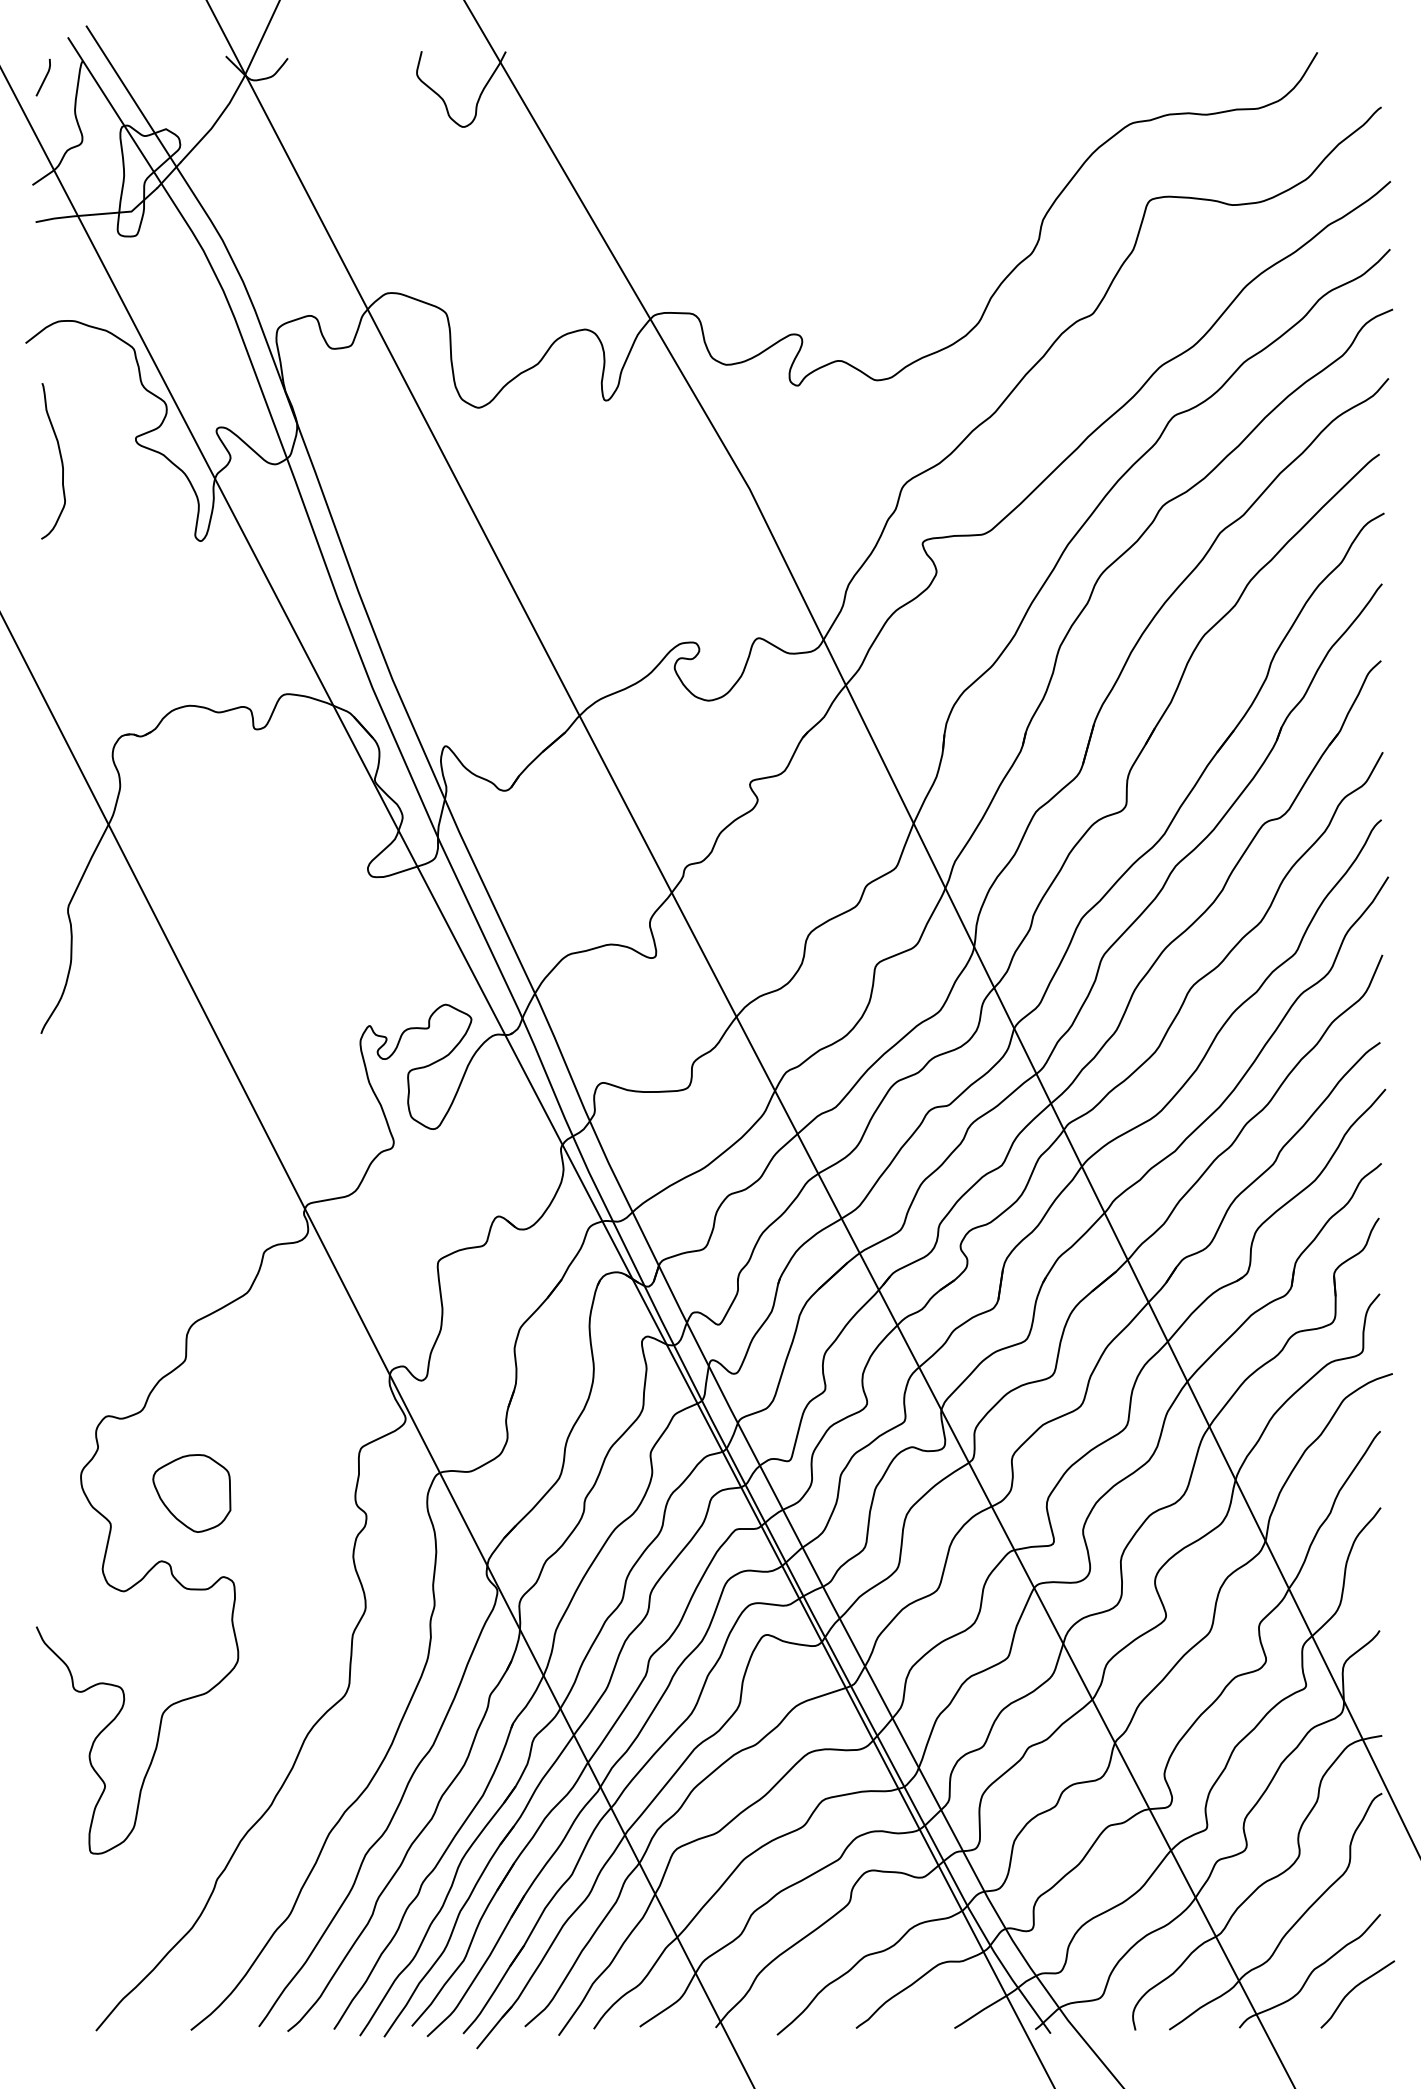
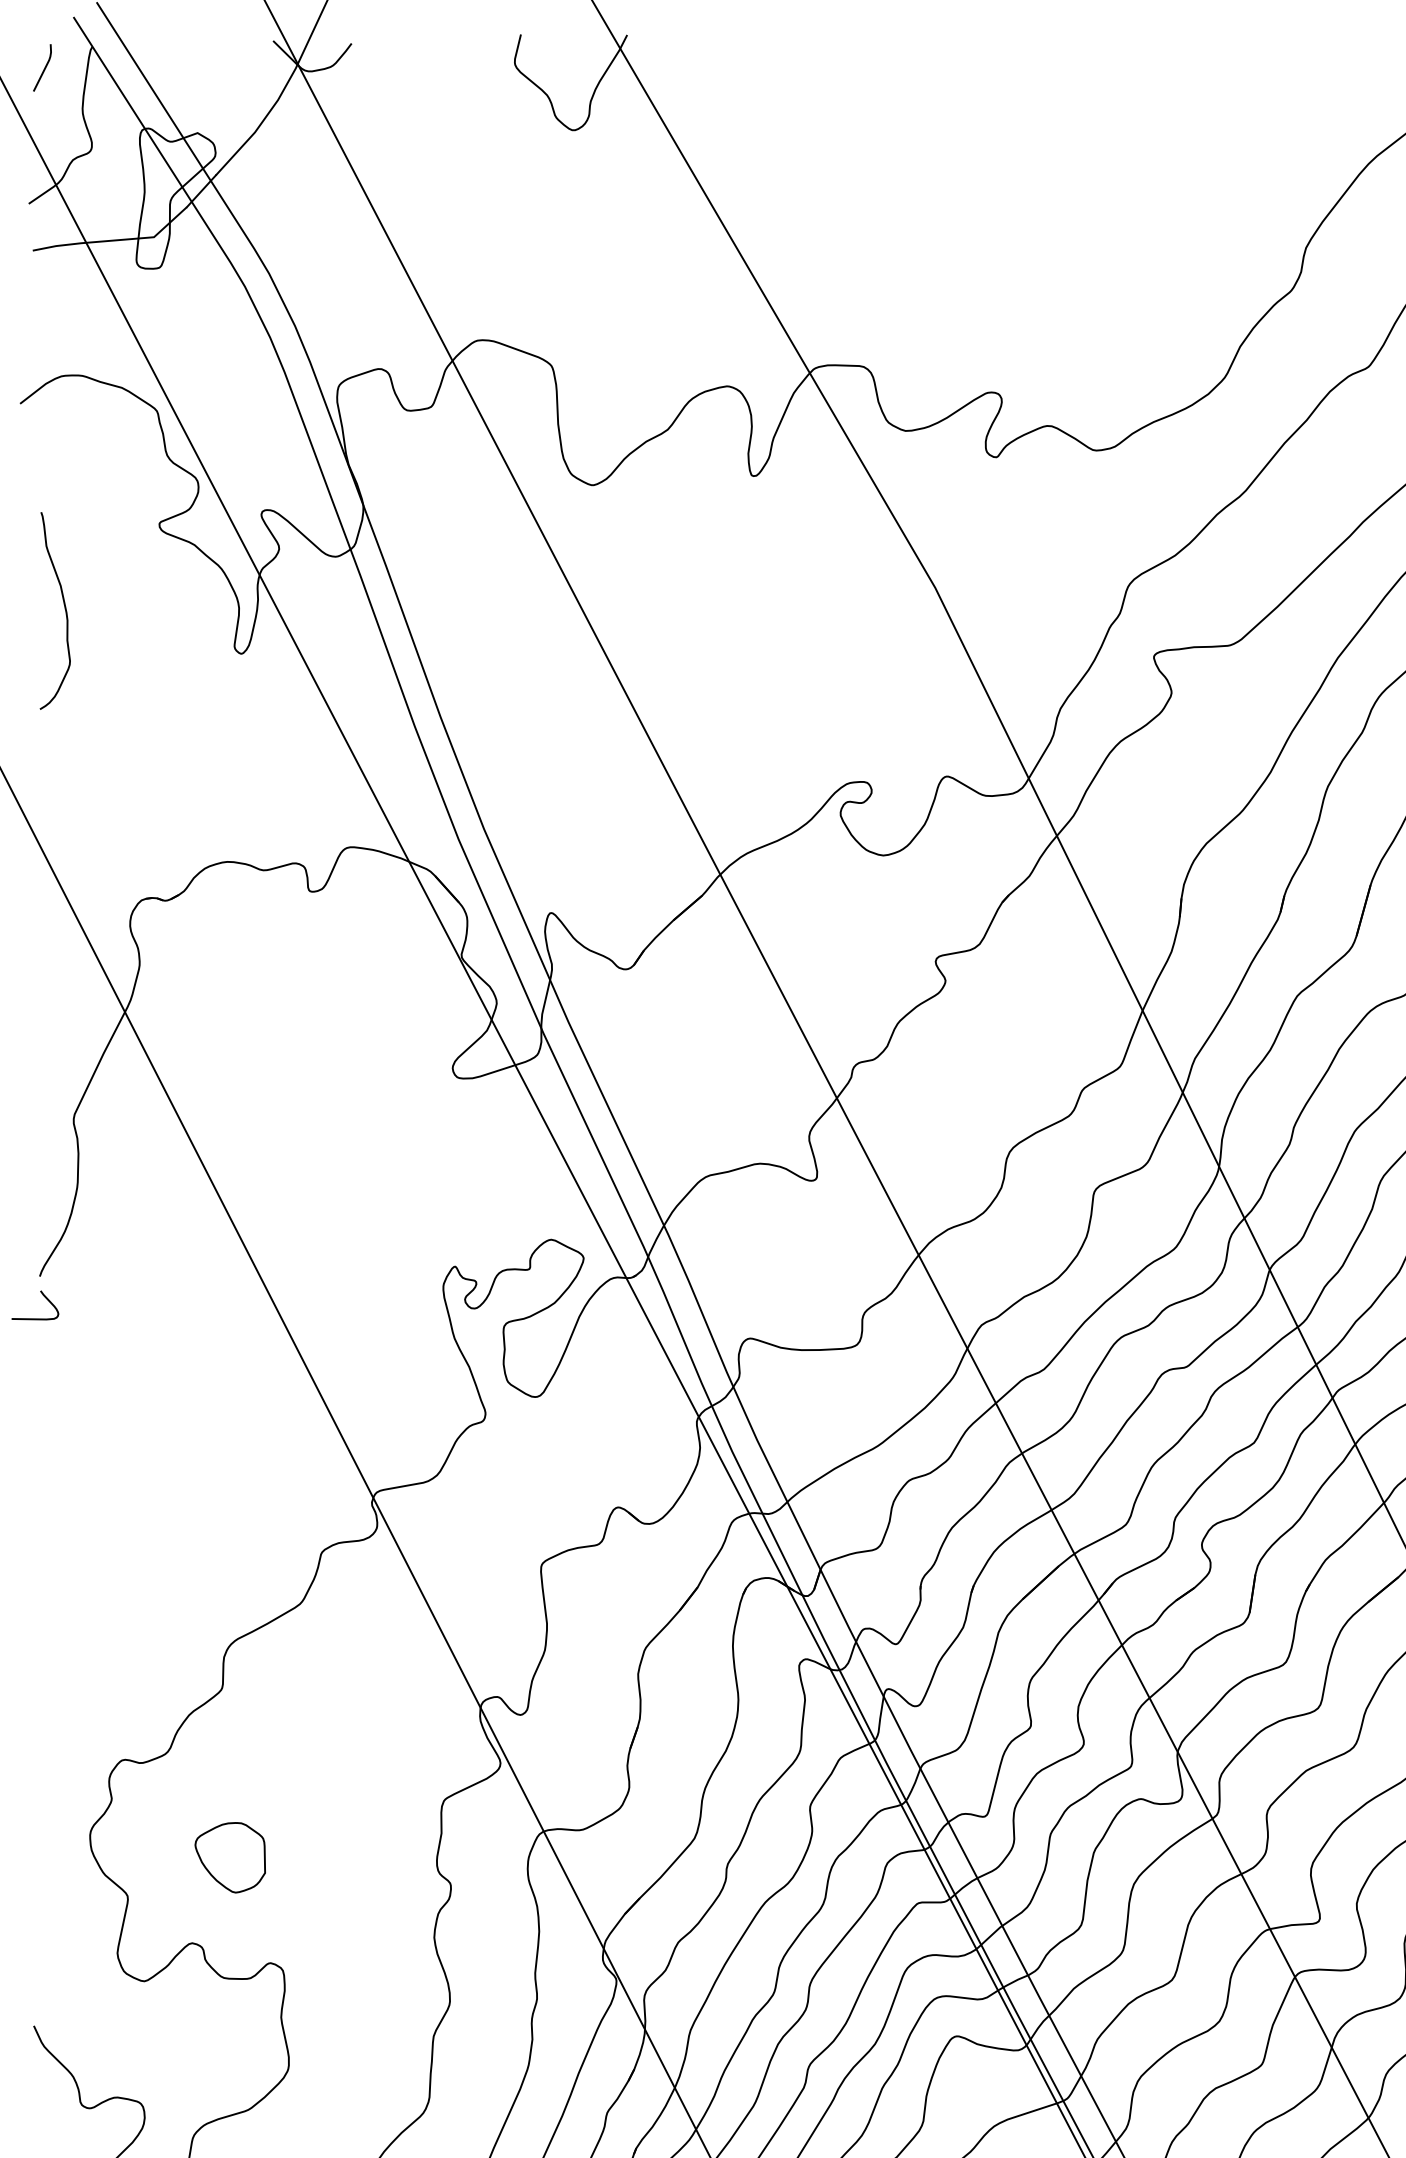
curve: (60, 459) -> (64, 608), moved
curve: (43, 1049) -> (42, 1296), added
part: (191, 1493) -> (229, 1857), size x0.71

